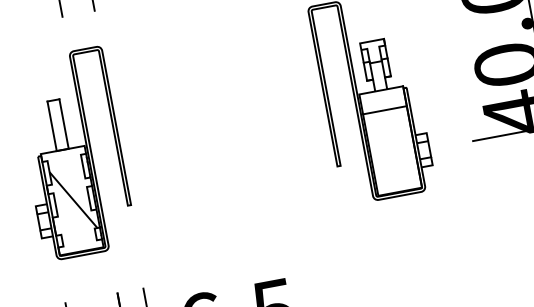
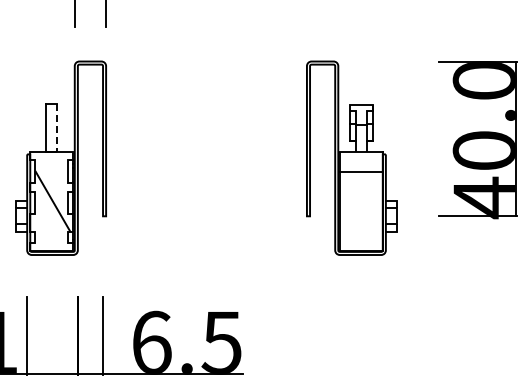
line: (64, 124) -> (57, 128), solid -> dashed

